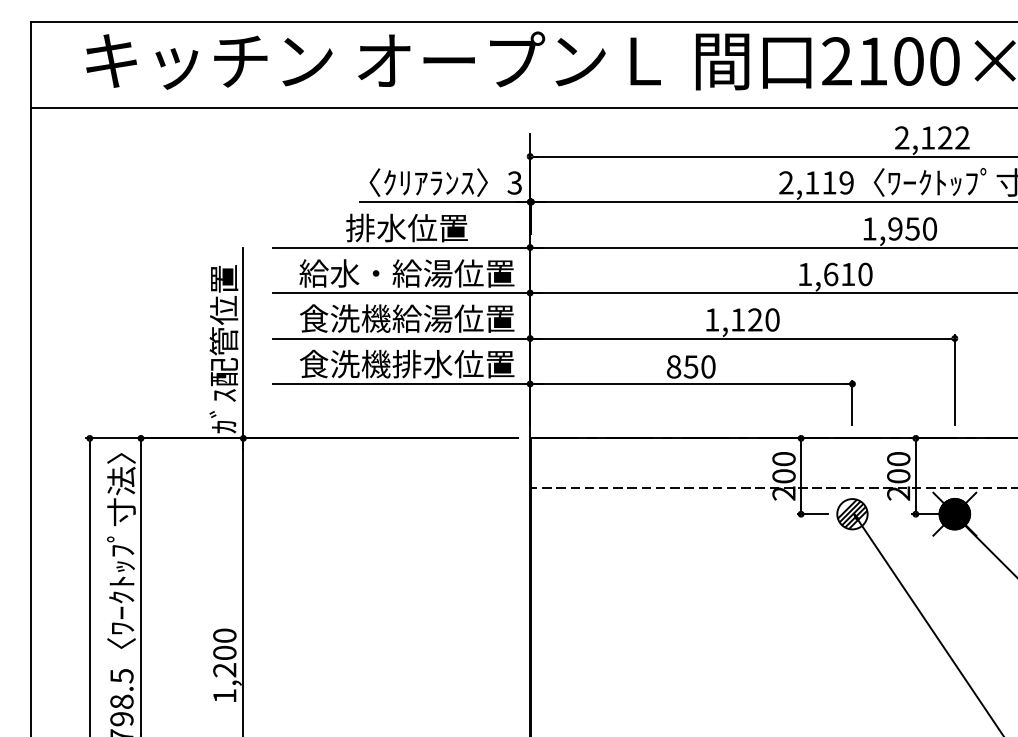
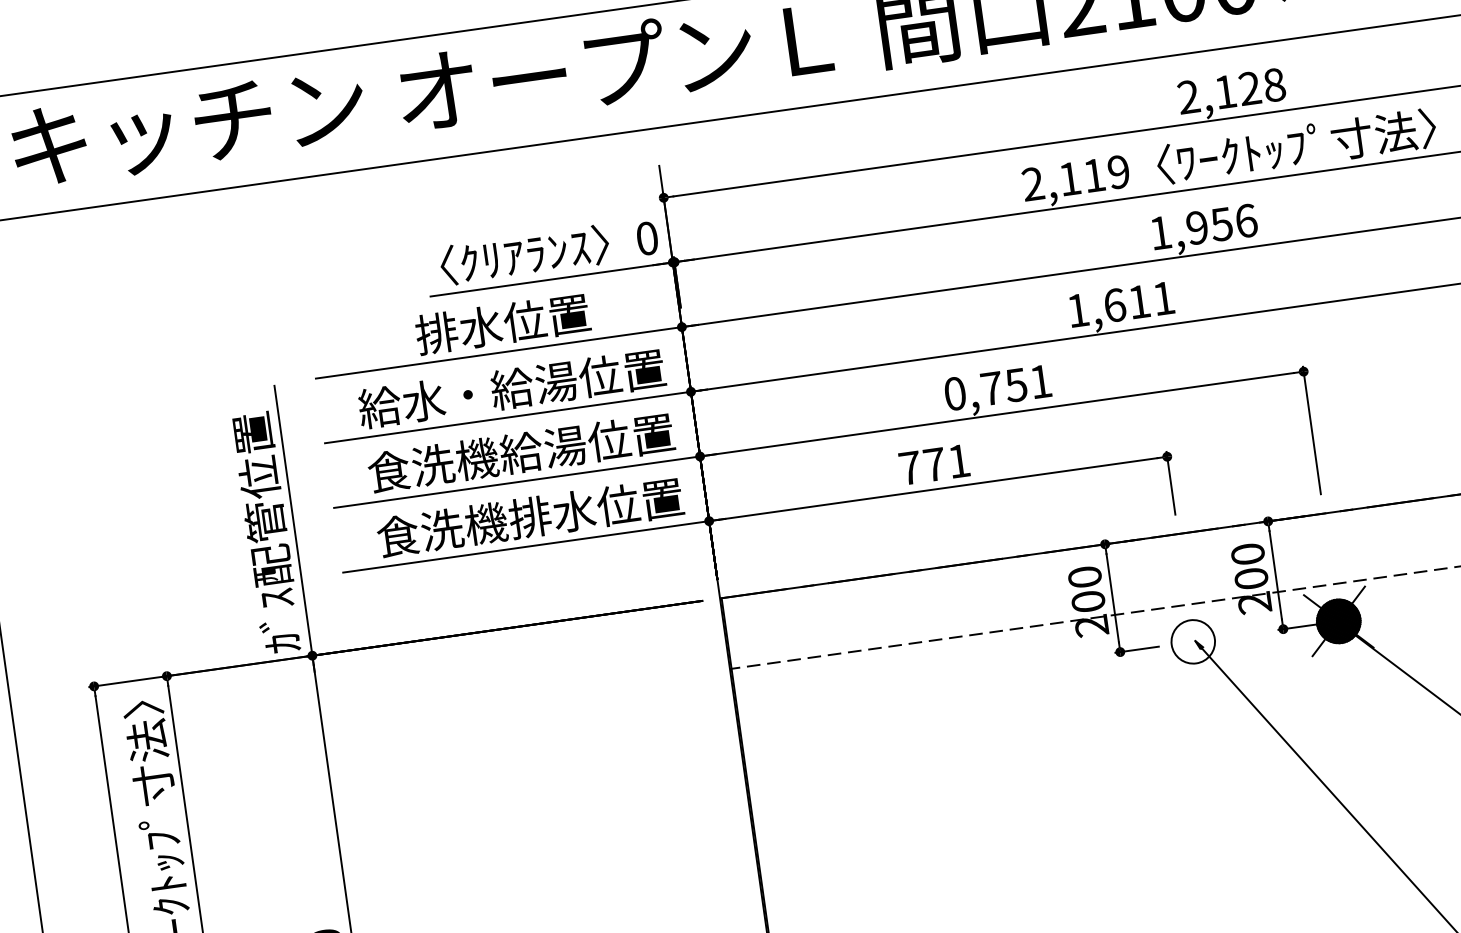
text: (962, 137) -> (1274, 84), 2,122 -> 2,128
text: (514, 182) -> (646, 237), 3 -> 0
text: (930, 228) -> (1247, 220), 1,950 -> 1,956
text: (865, 274) -> (1163, 298), 1,610 -> 1,611
text: (742, 319) -> (998, 387), 1,120 -> 0,751
text: (691, 366) -> (934, 464), 850 -> 771
hatch: (852, 514) -> (1193, 642), removed

